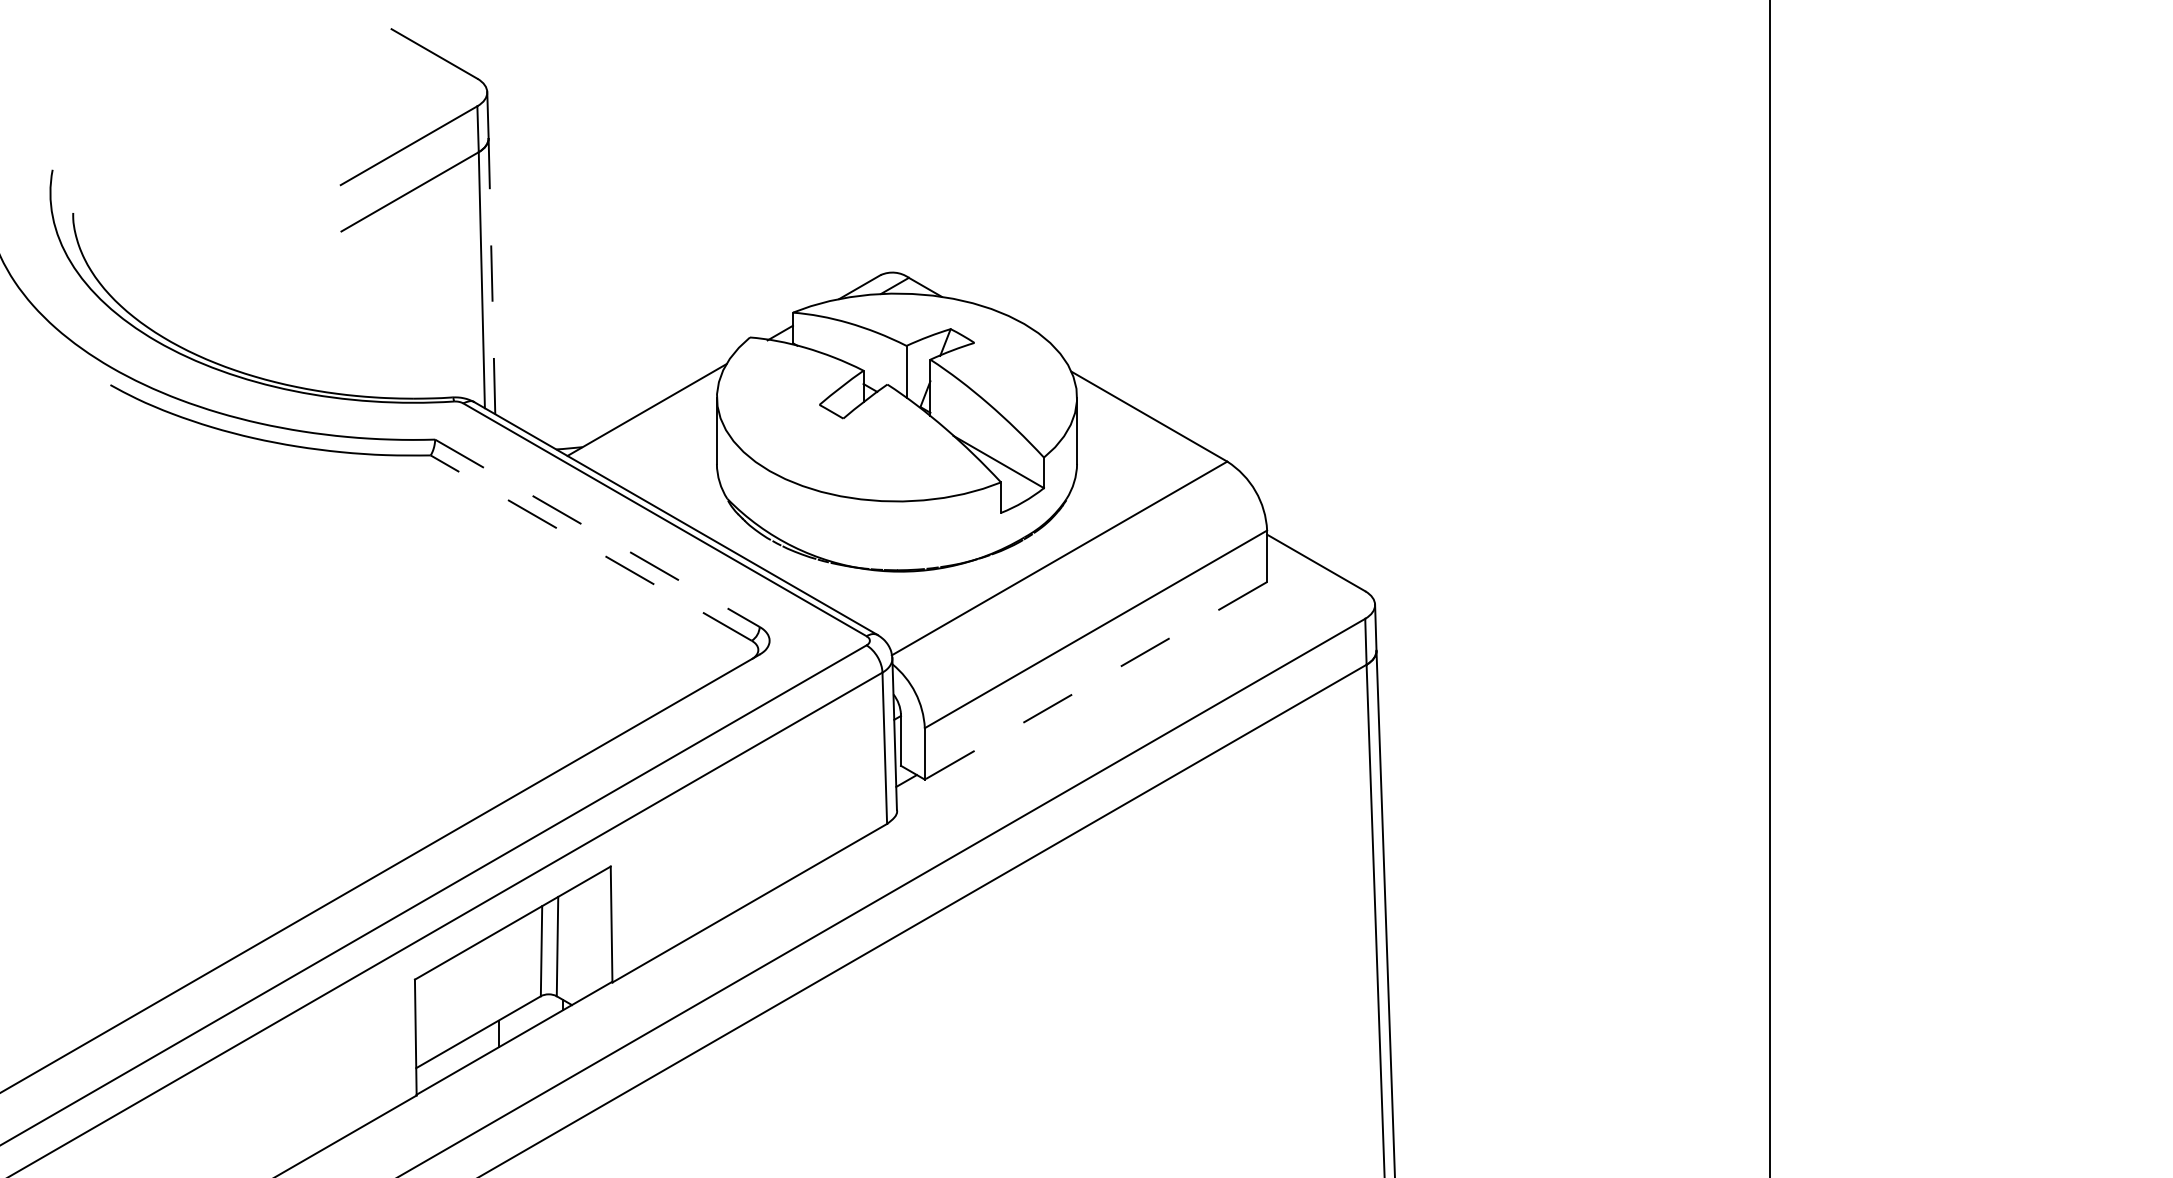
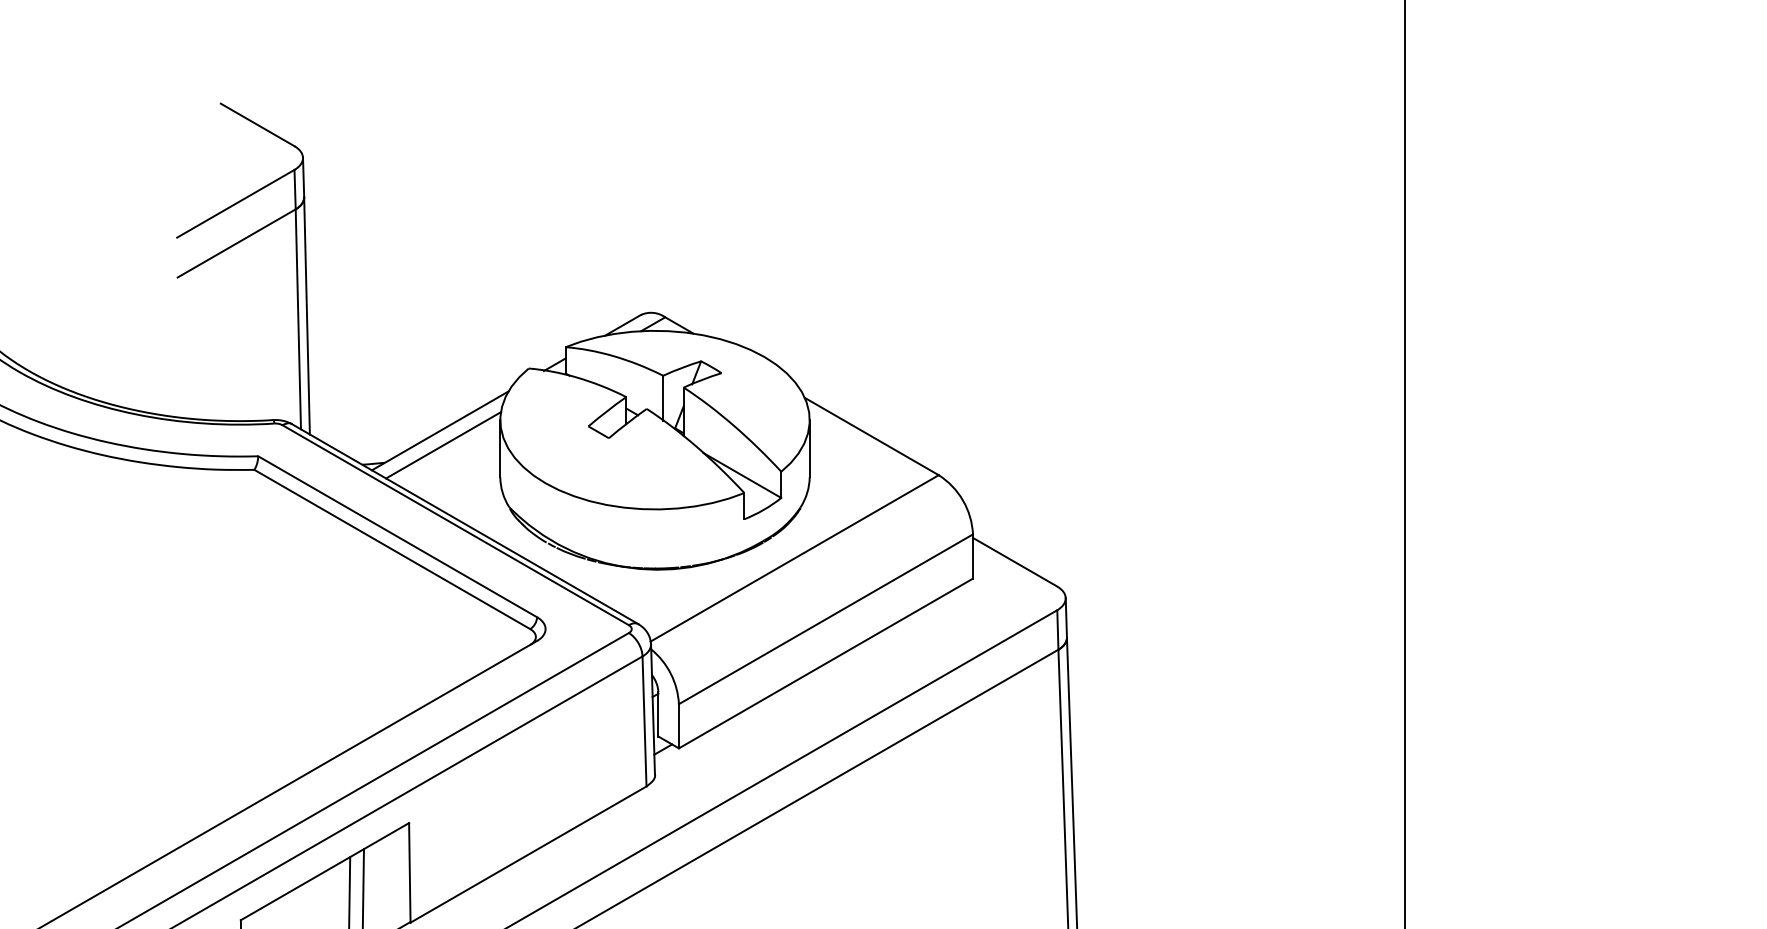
line: (491, 276) -> (306, 316), dashed -> solid
line: (650, 426) -> (443, 445), added
line: (597, 533) -> (397, 536), dashed -> solid
line: (590, 547) -> (391, 548), dashed -> solid
line: (1095, 680) -> (825, 663), dashed -> solid

